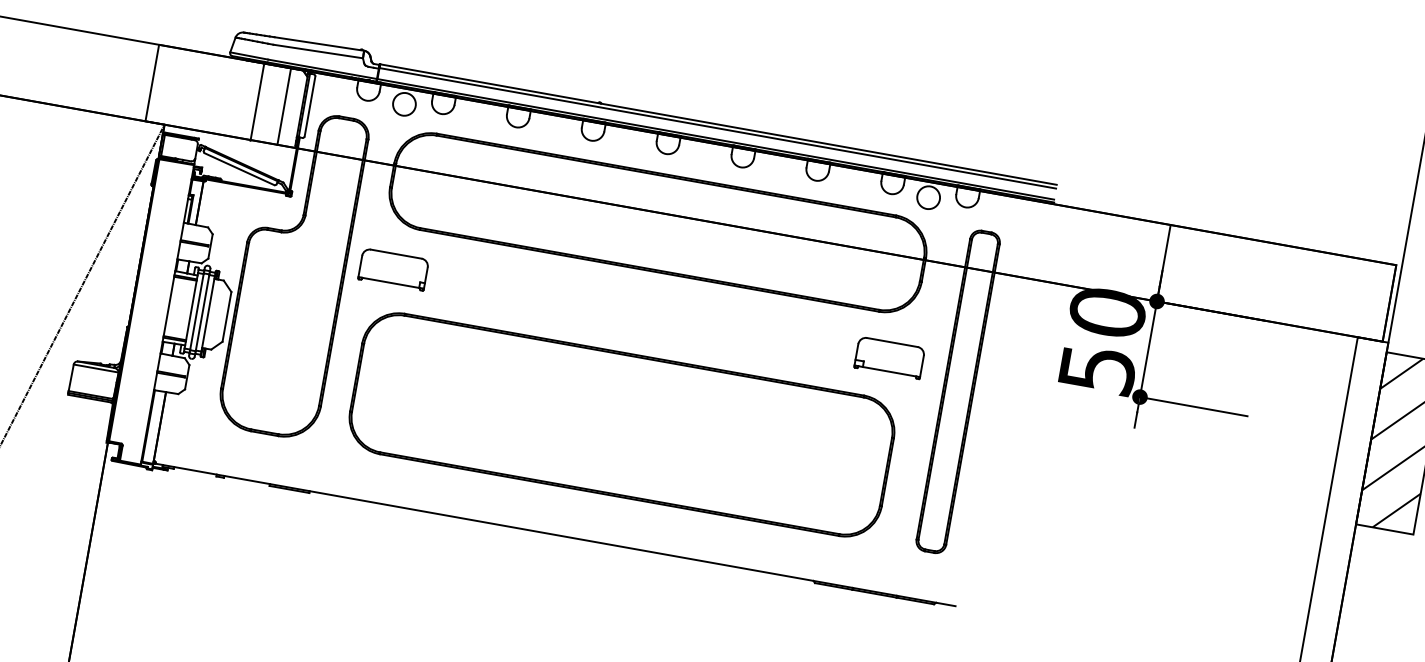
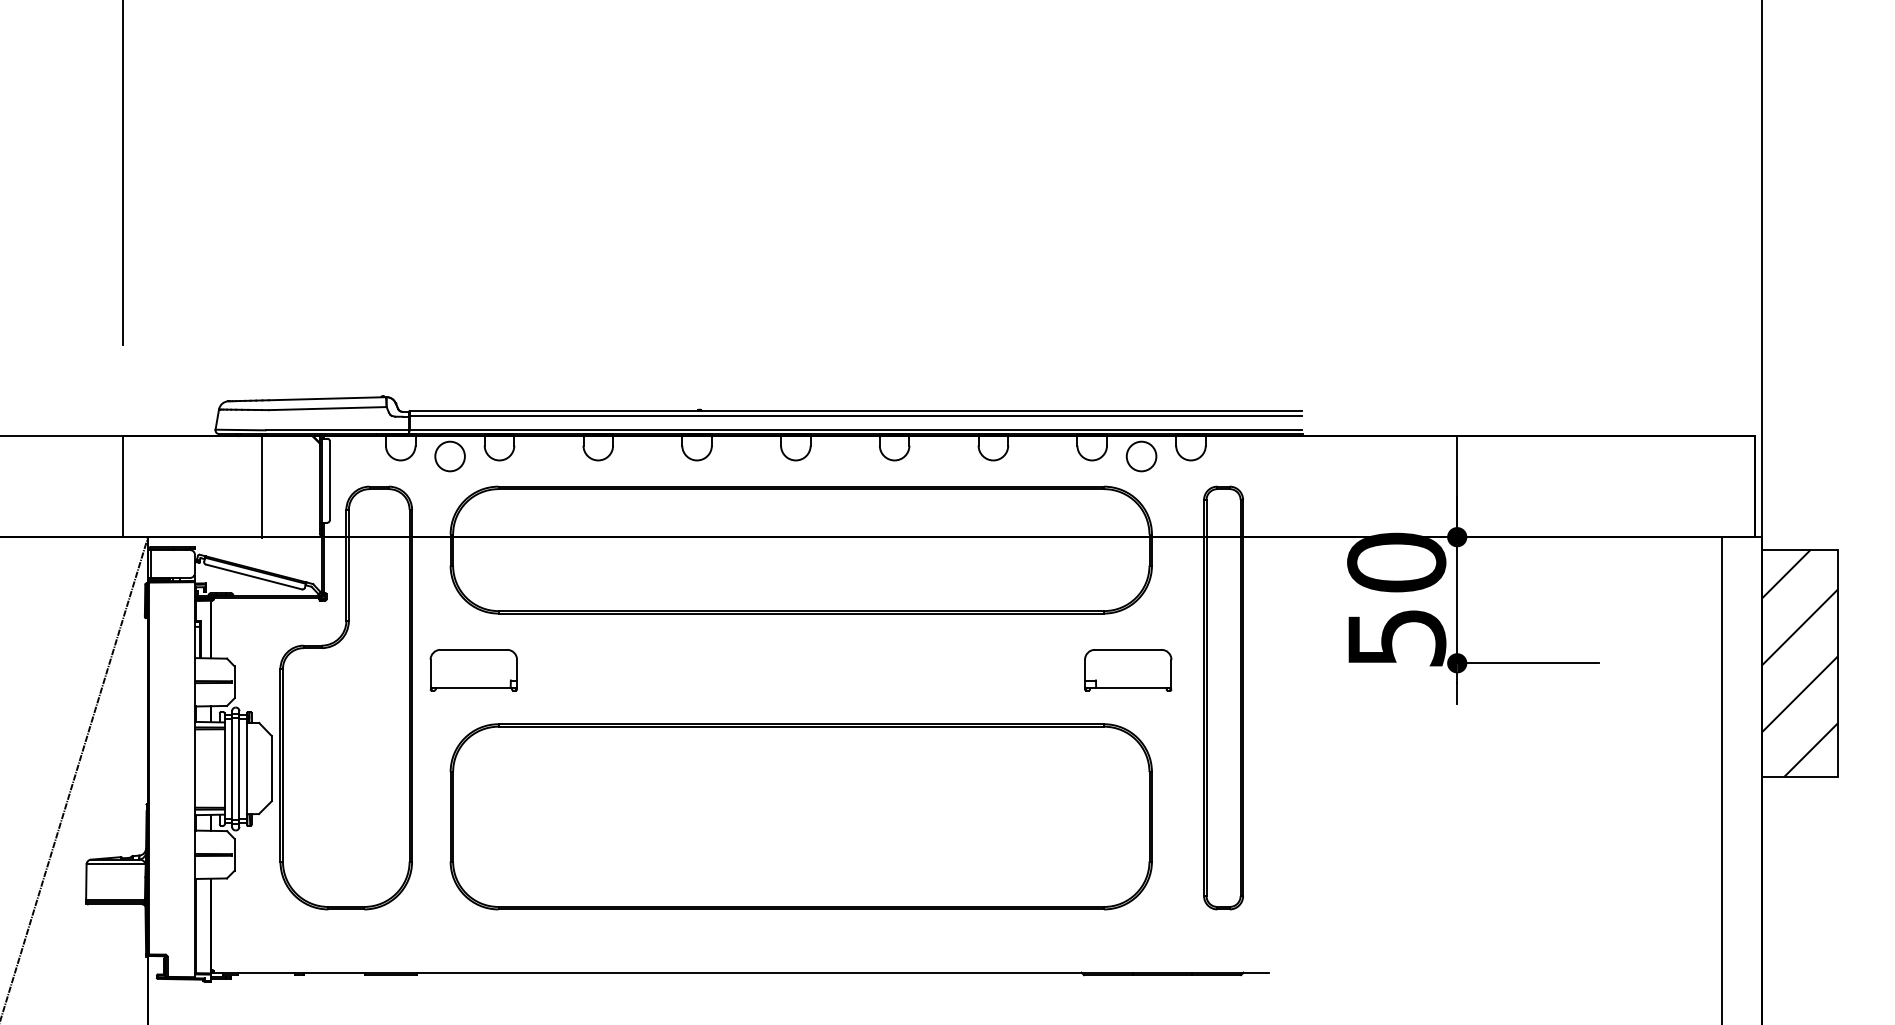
line: (283, 106) -> (296, 486), removed

